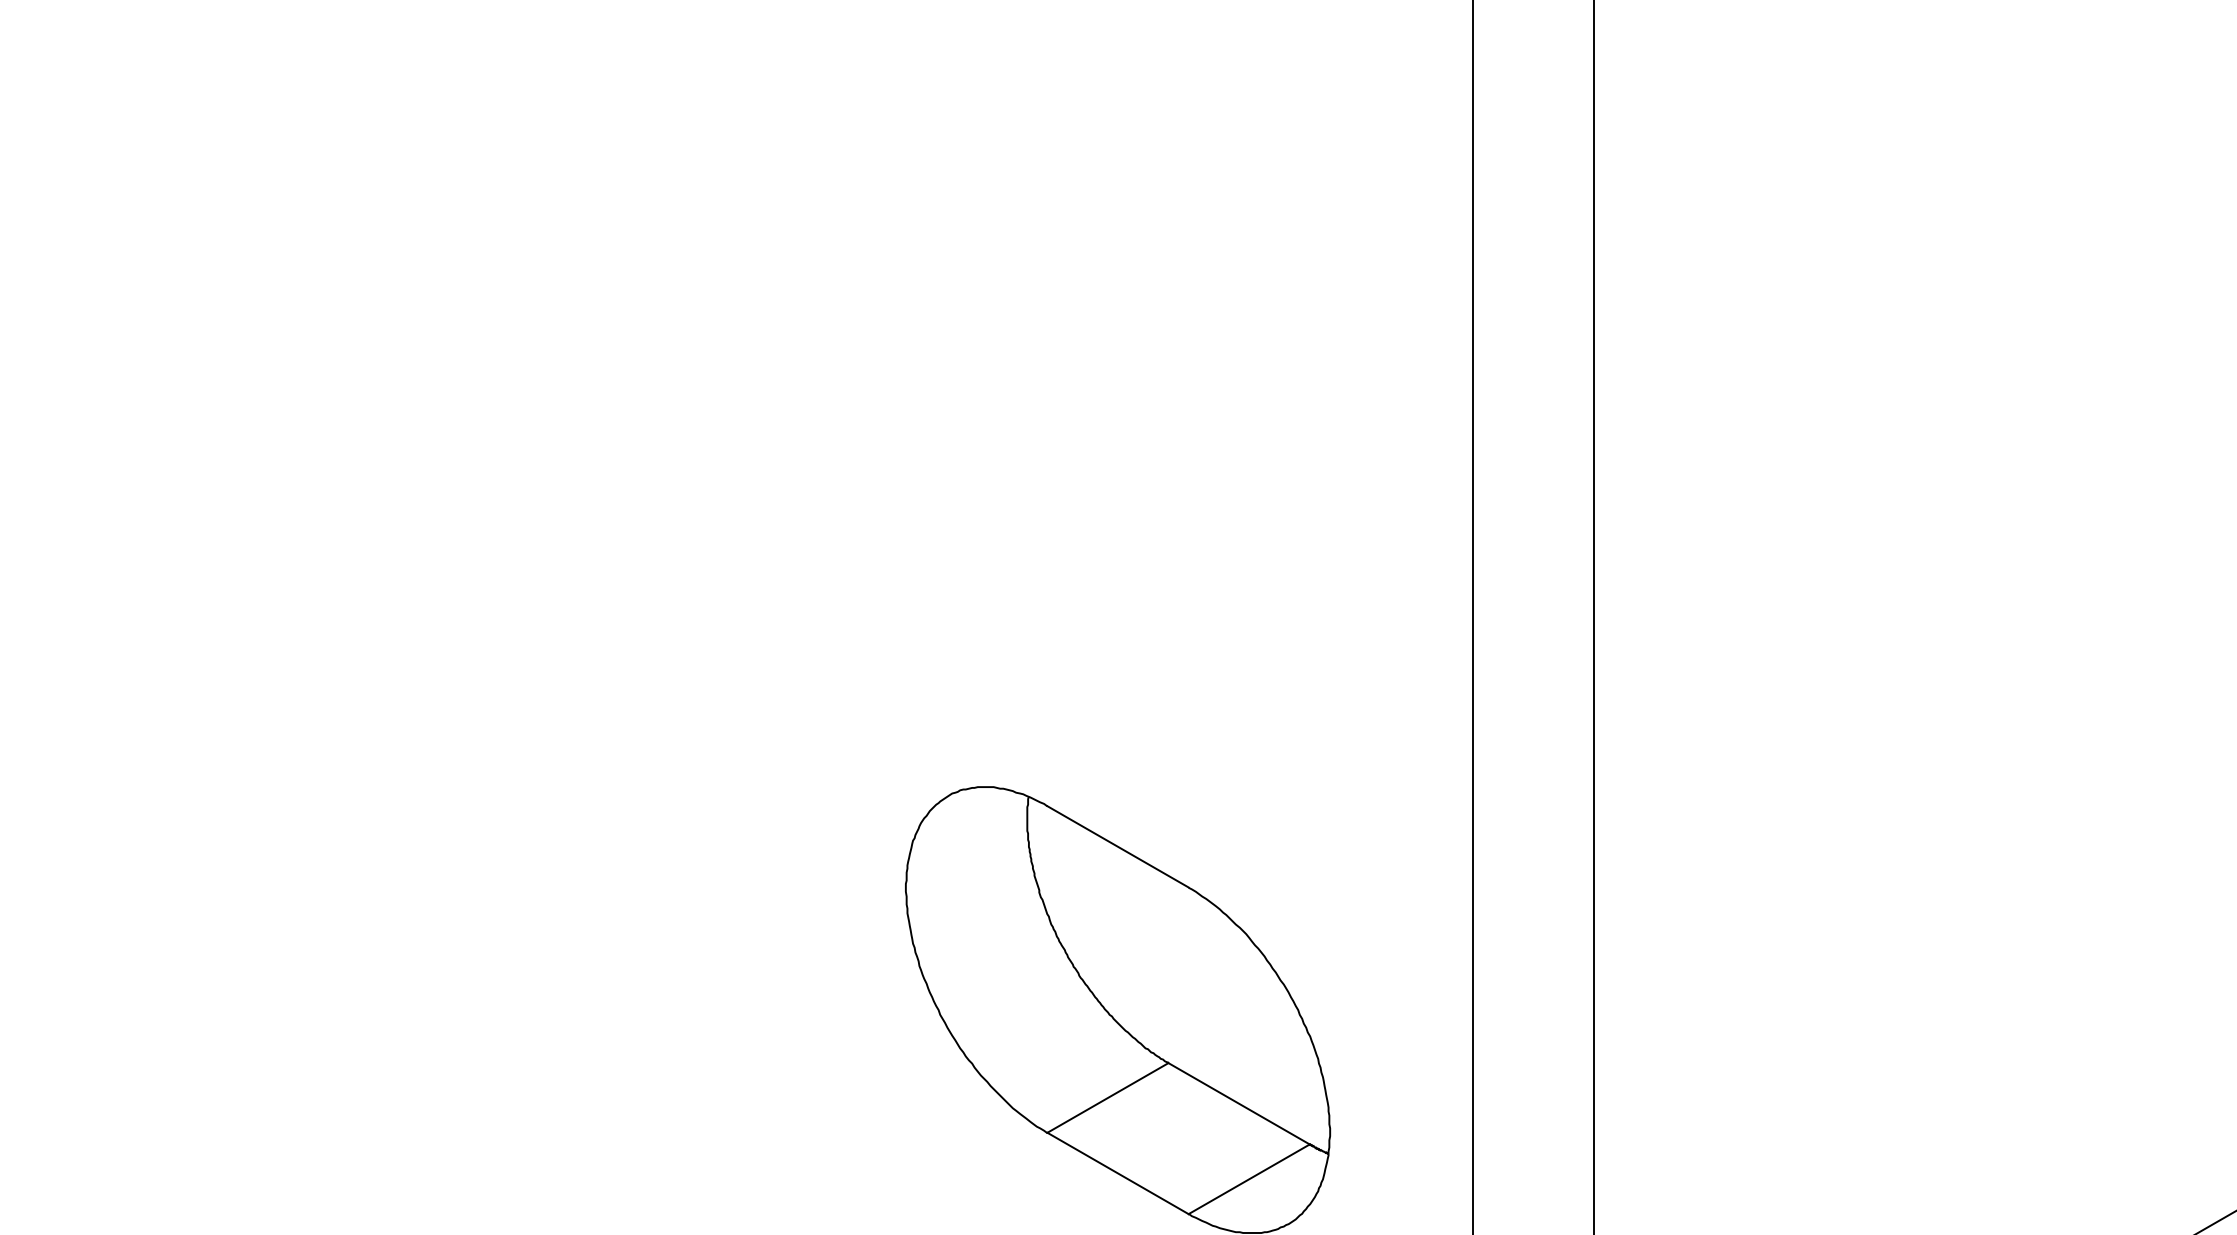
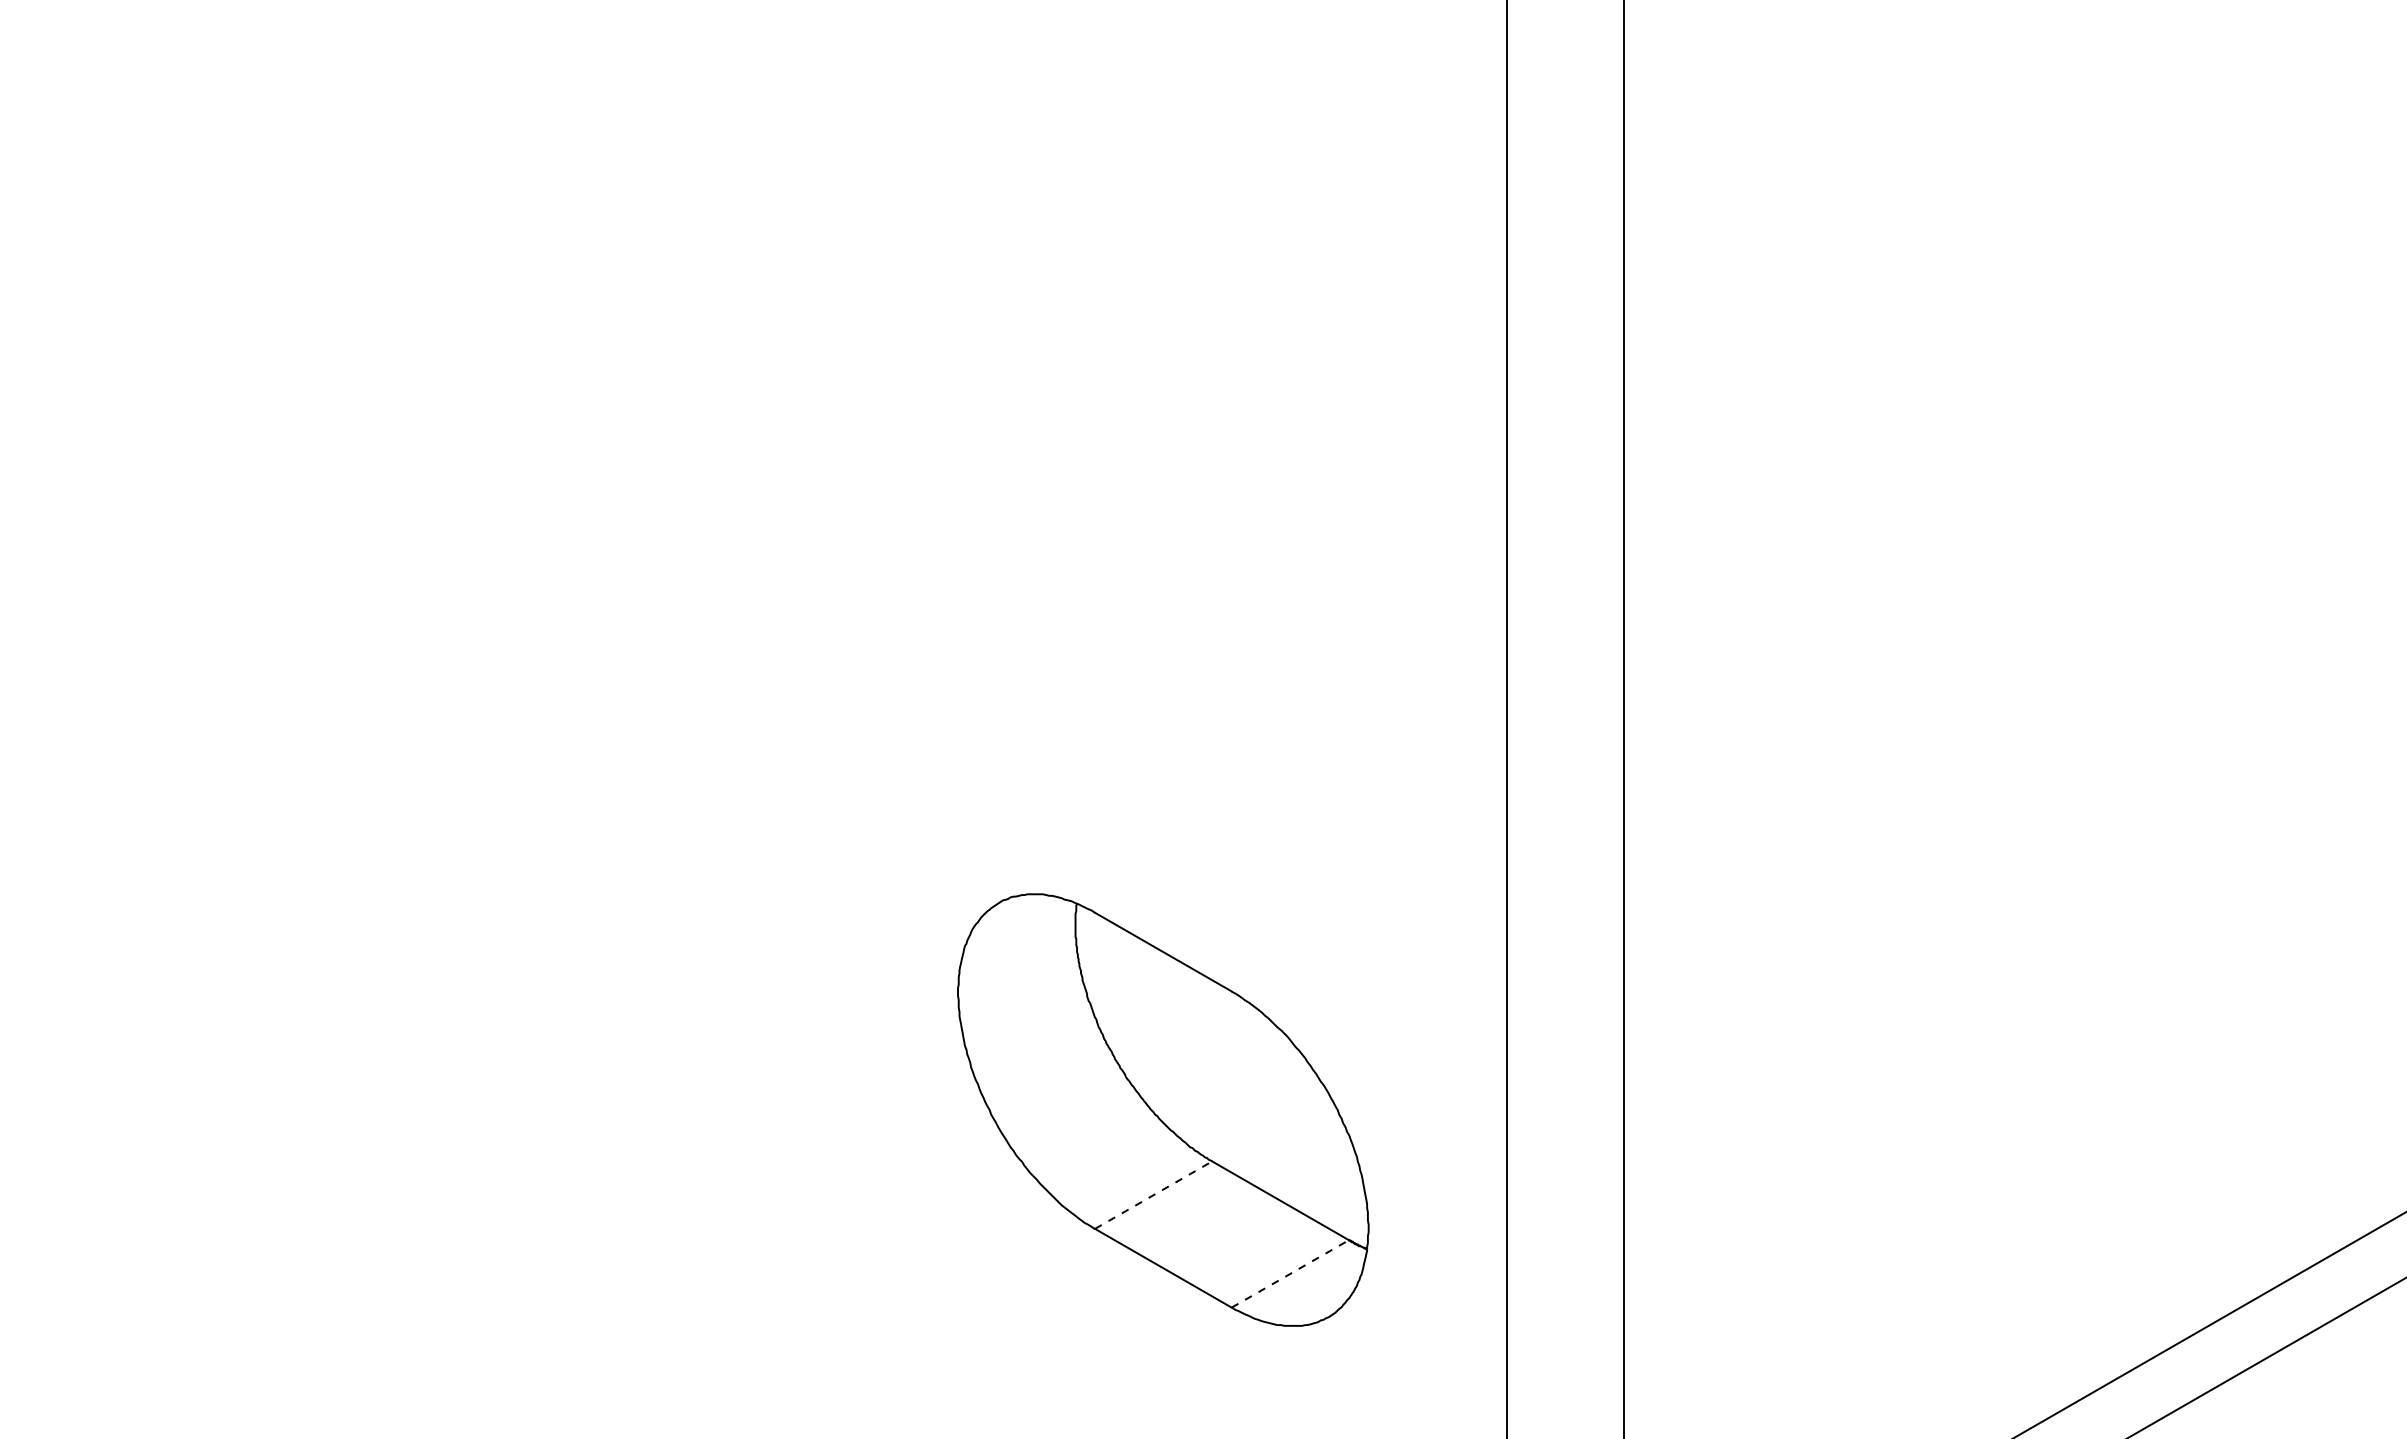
line: (1107, 1098) -> (1153, 1195), solid -> dashed
line: (1249, 1178) -> (1290, 1273), solid -> dashed

